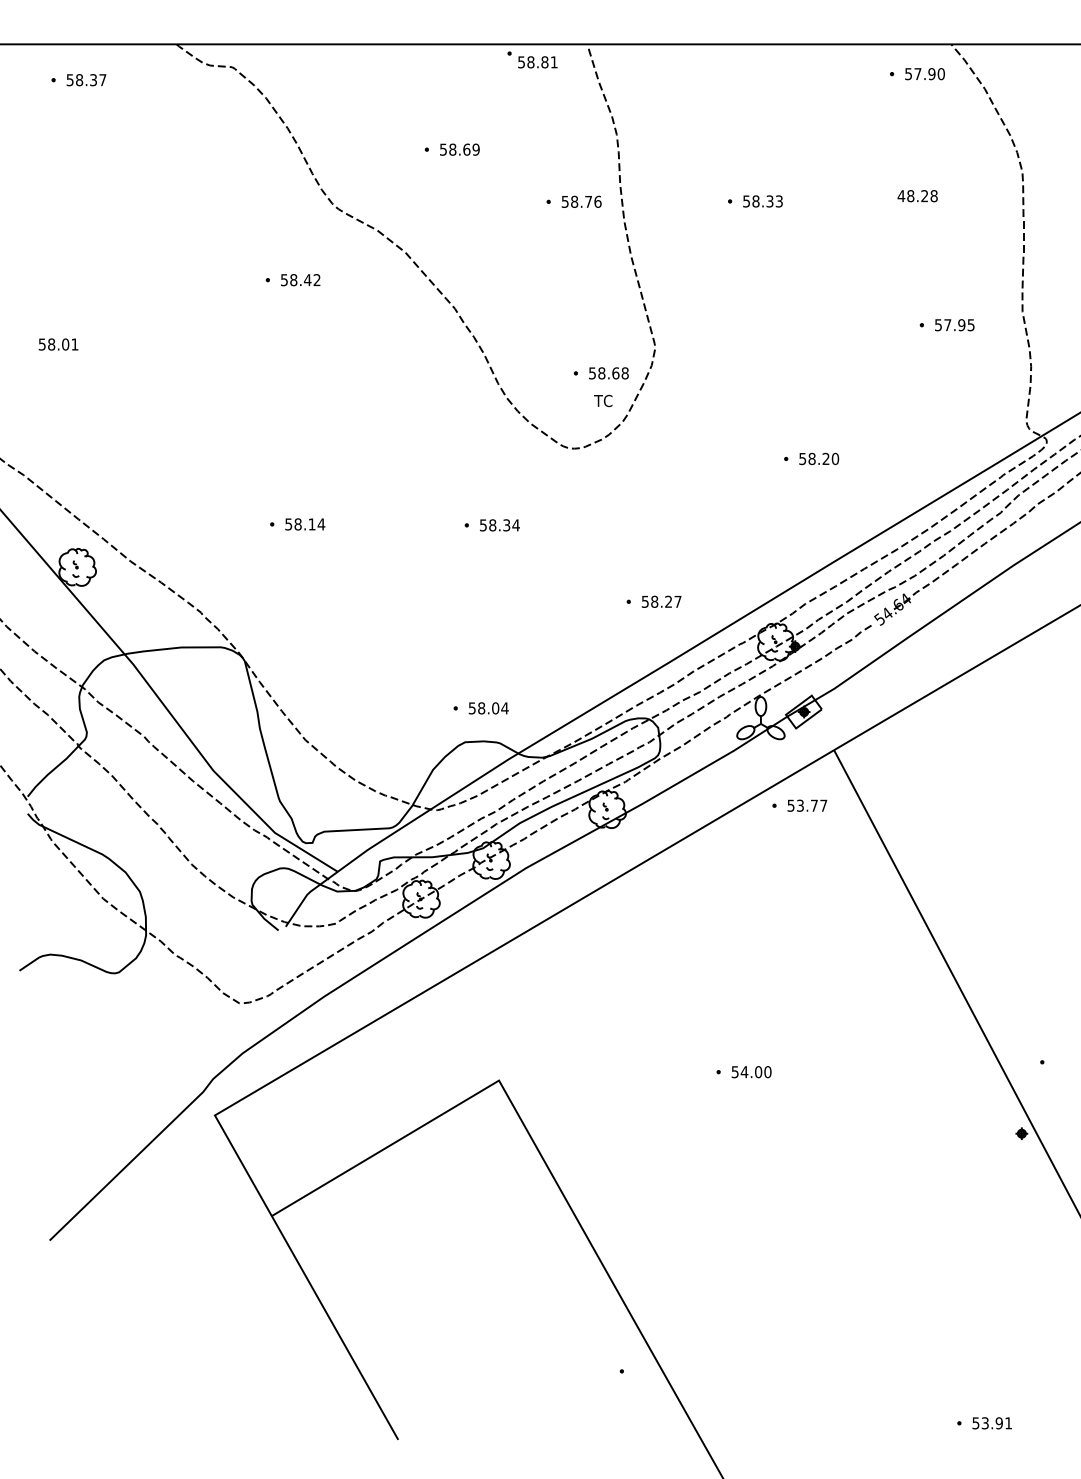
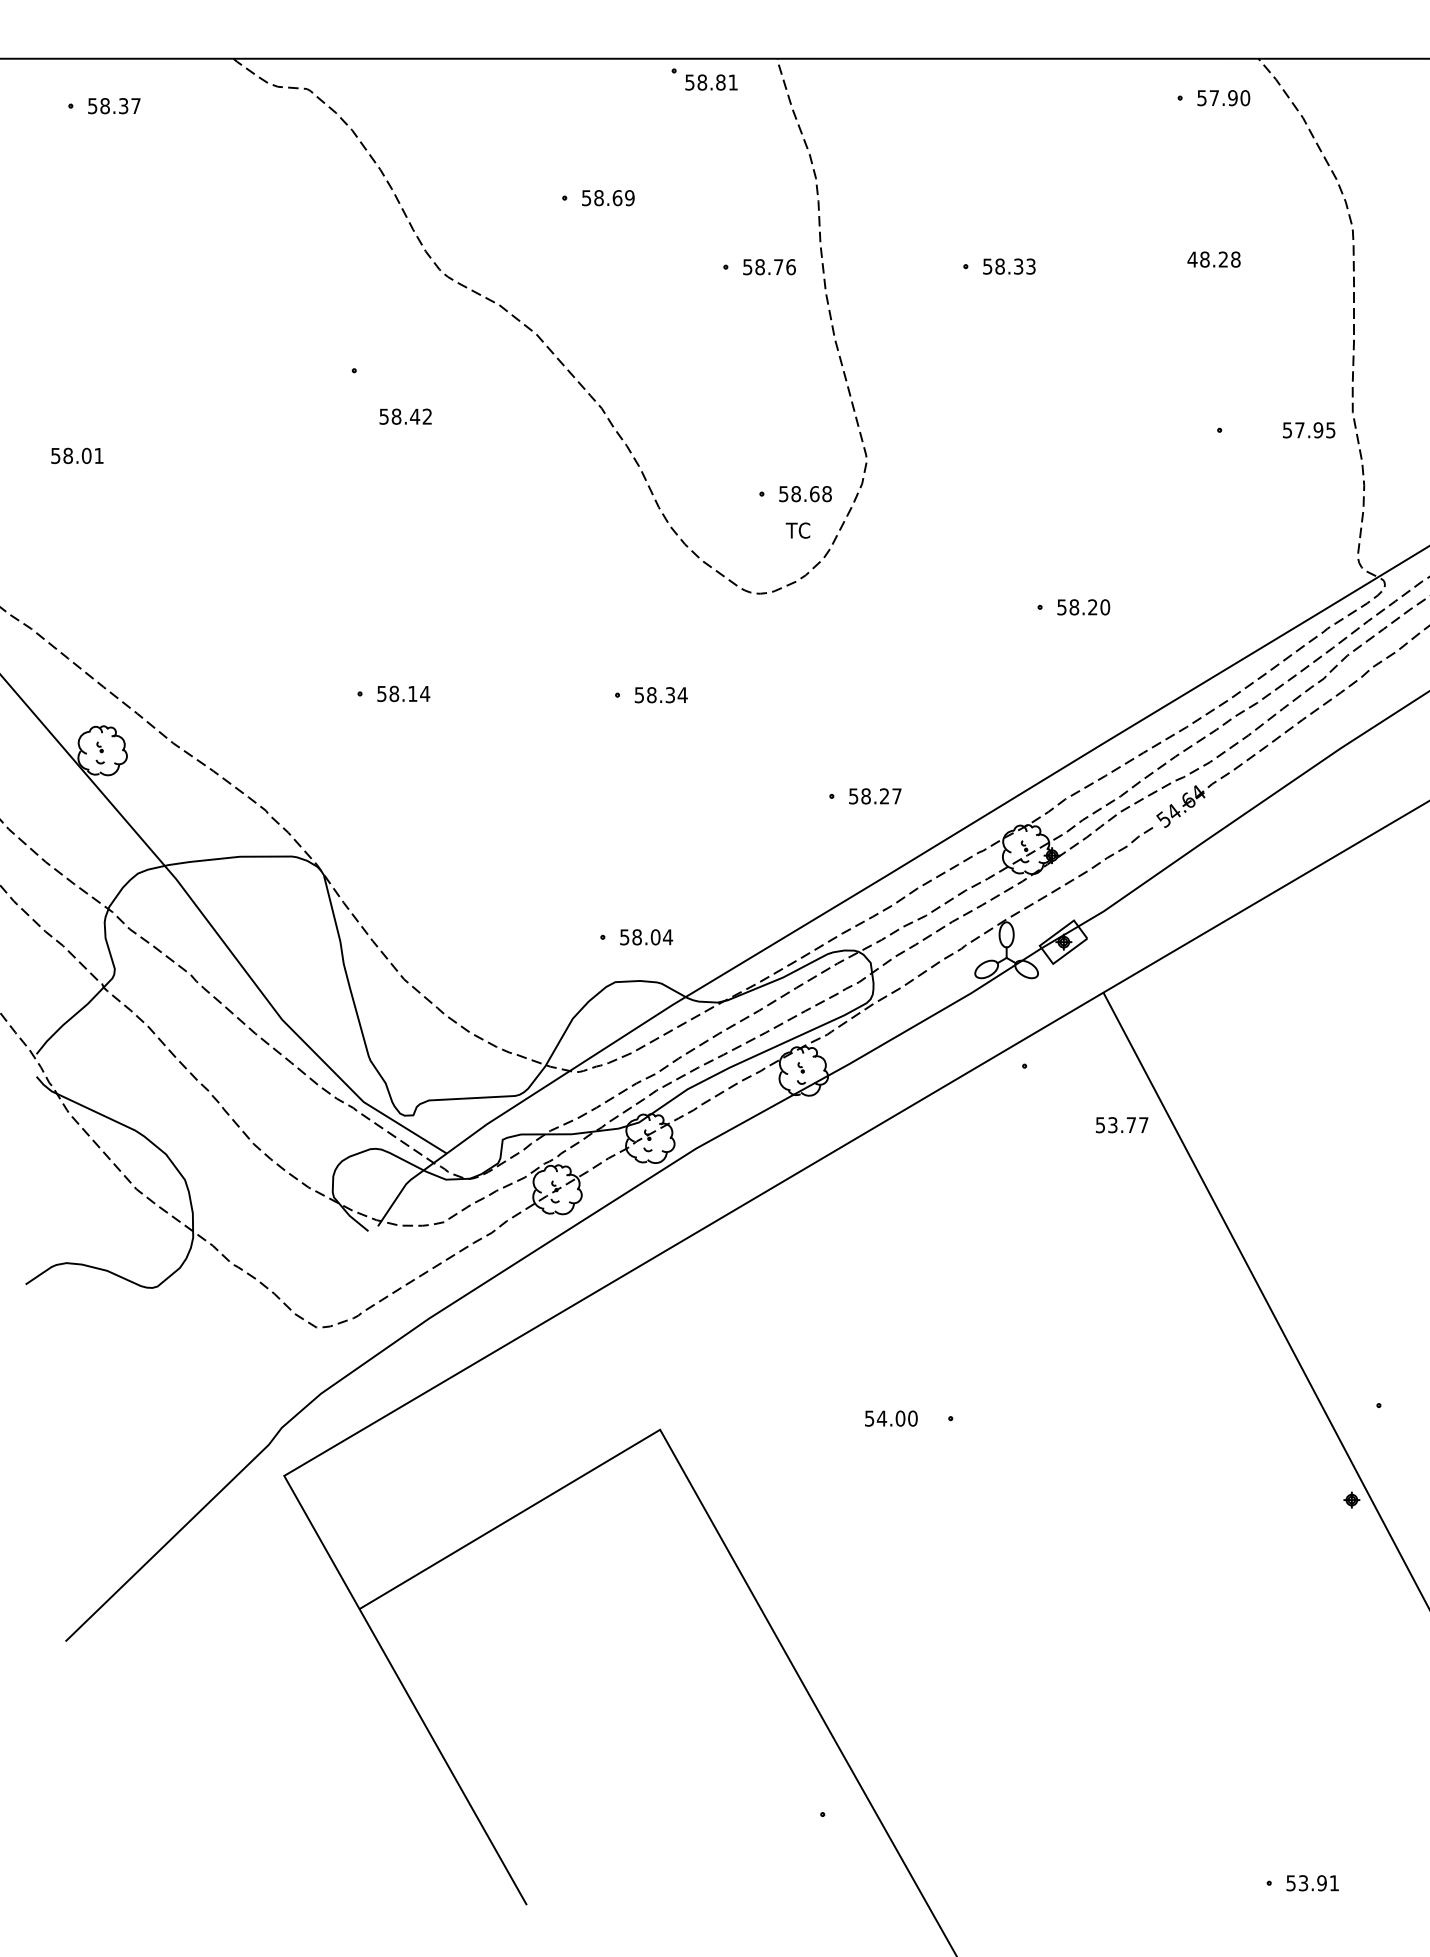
text: (300, 279) -> (405, 416), moved
text: (955, 325) -> (1309, 430), moved
text: (807, 806) -> (1122, 1125), moved
text: (751, 1072) -> (891, 1418), moved

